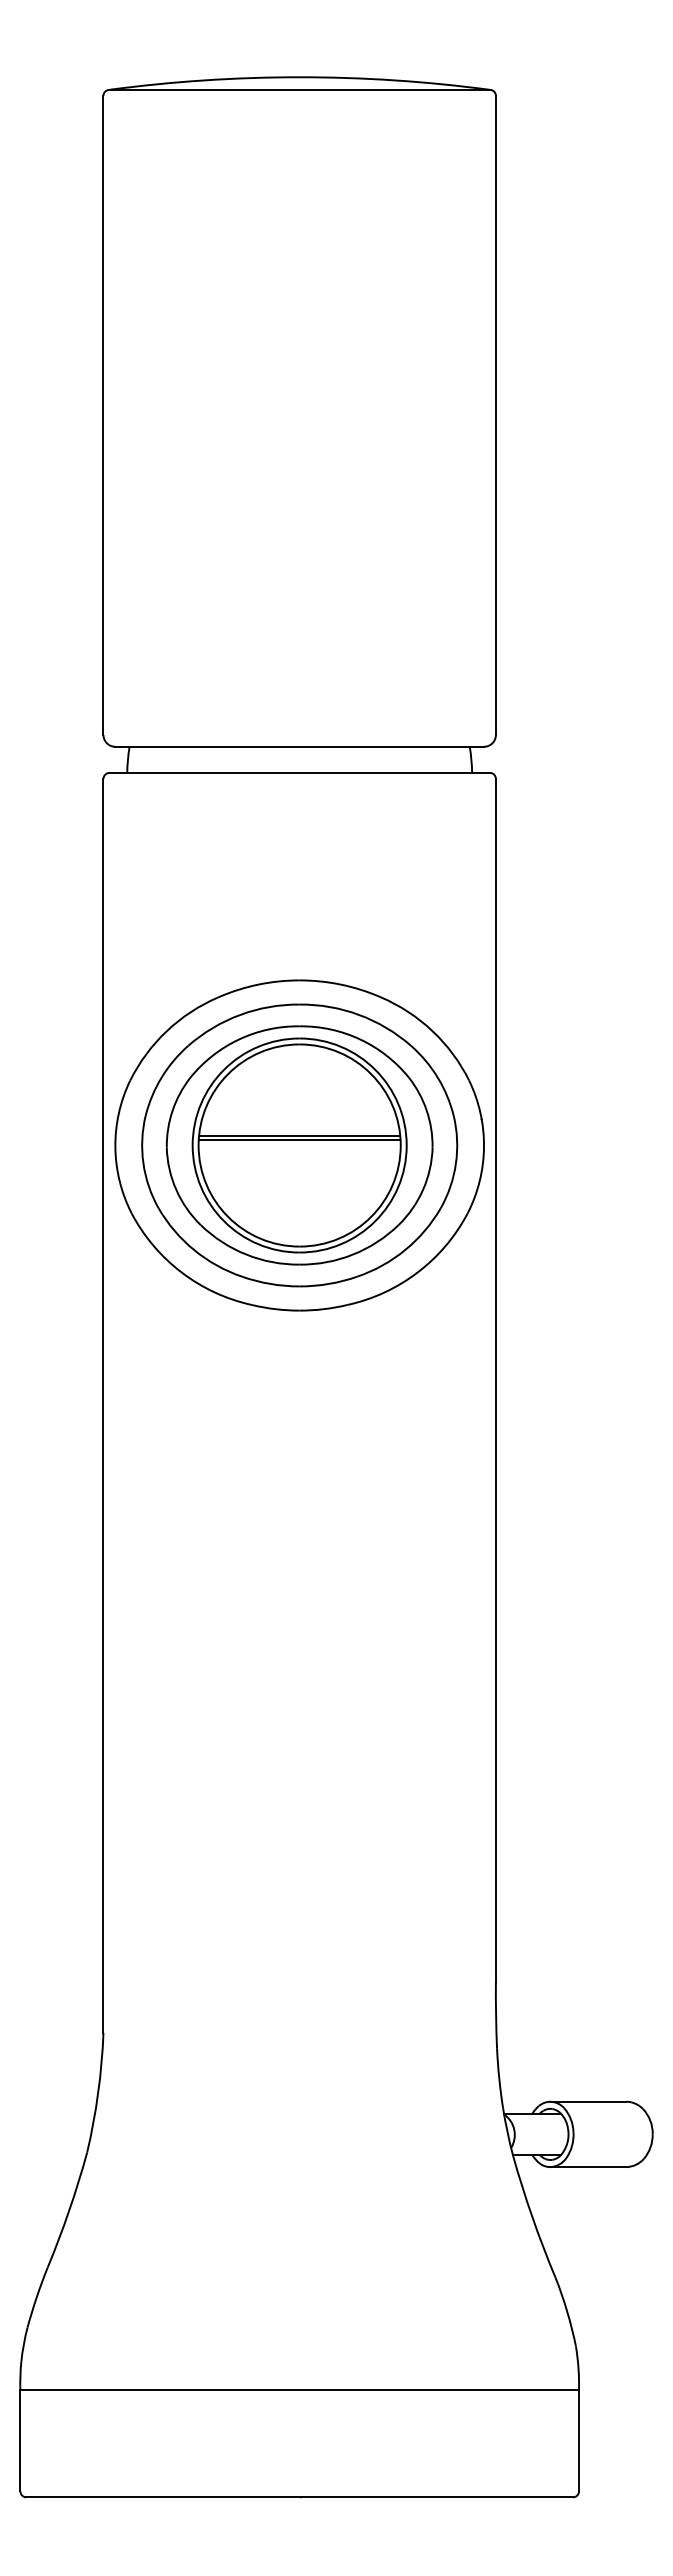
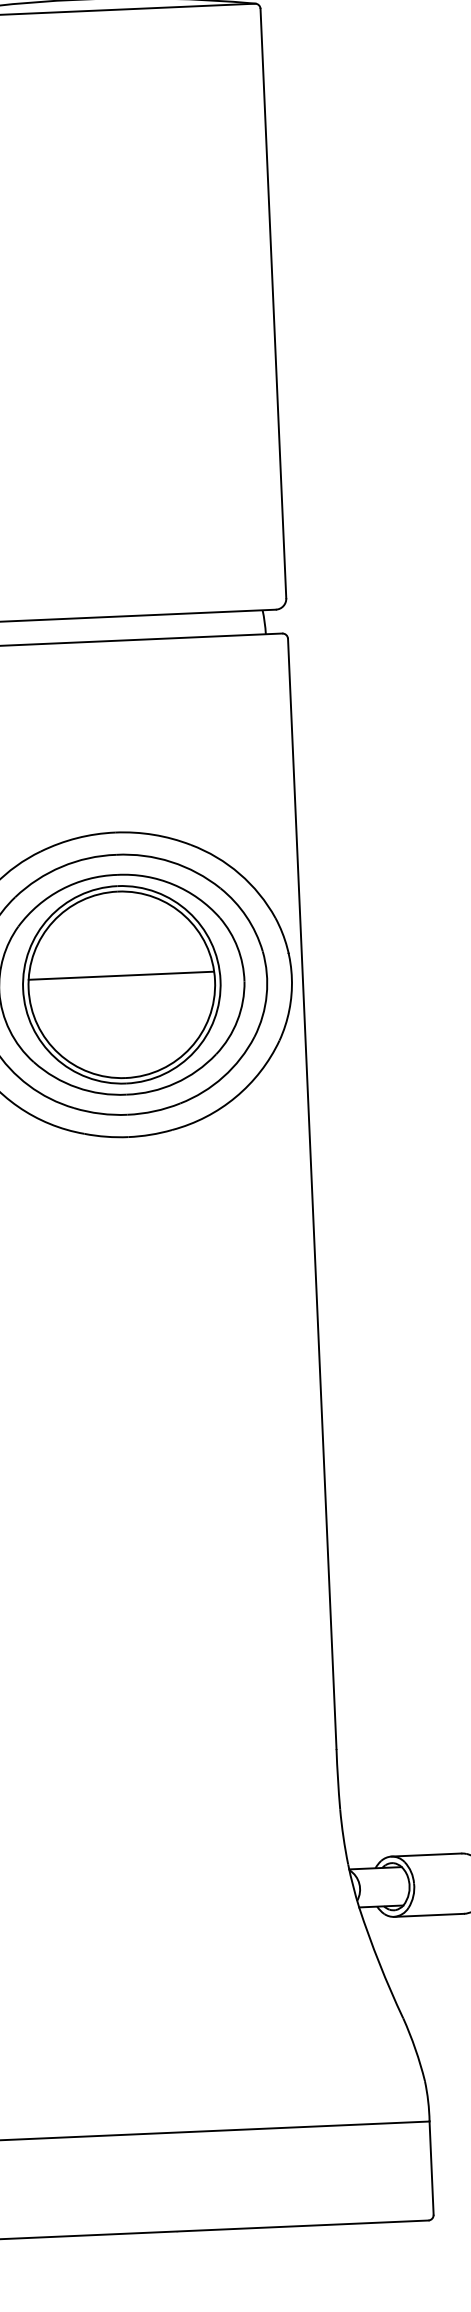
line: (299, 1139) -> (121, 979), removed

